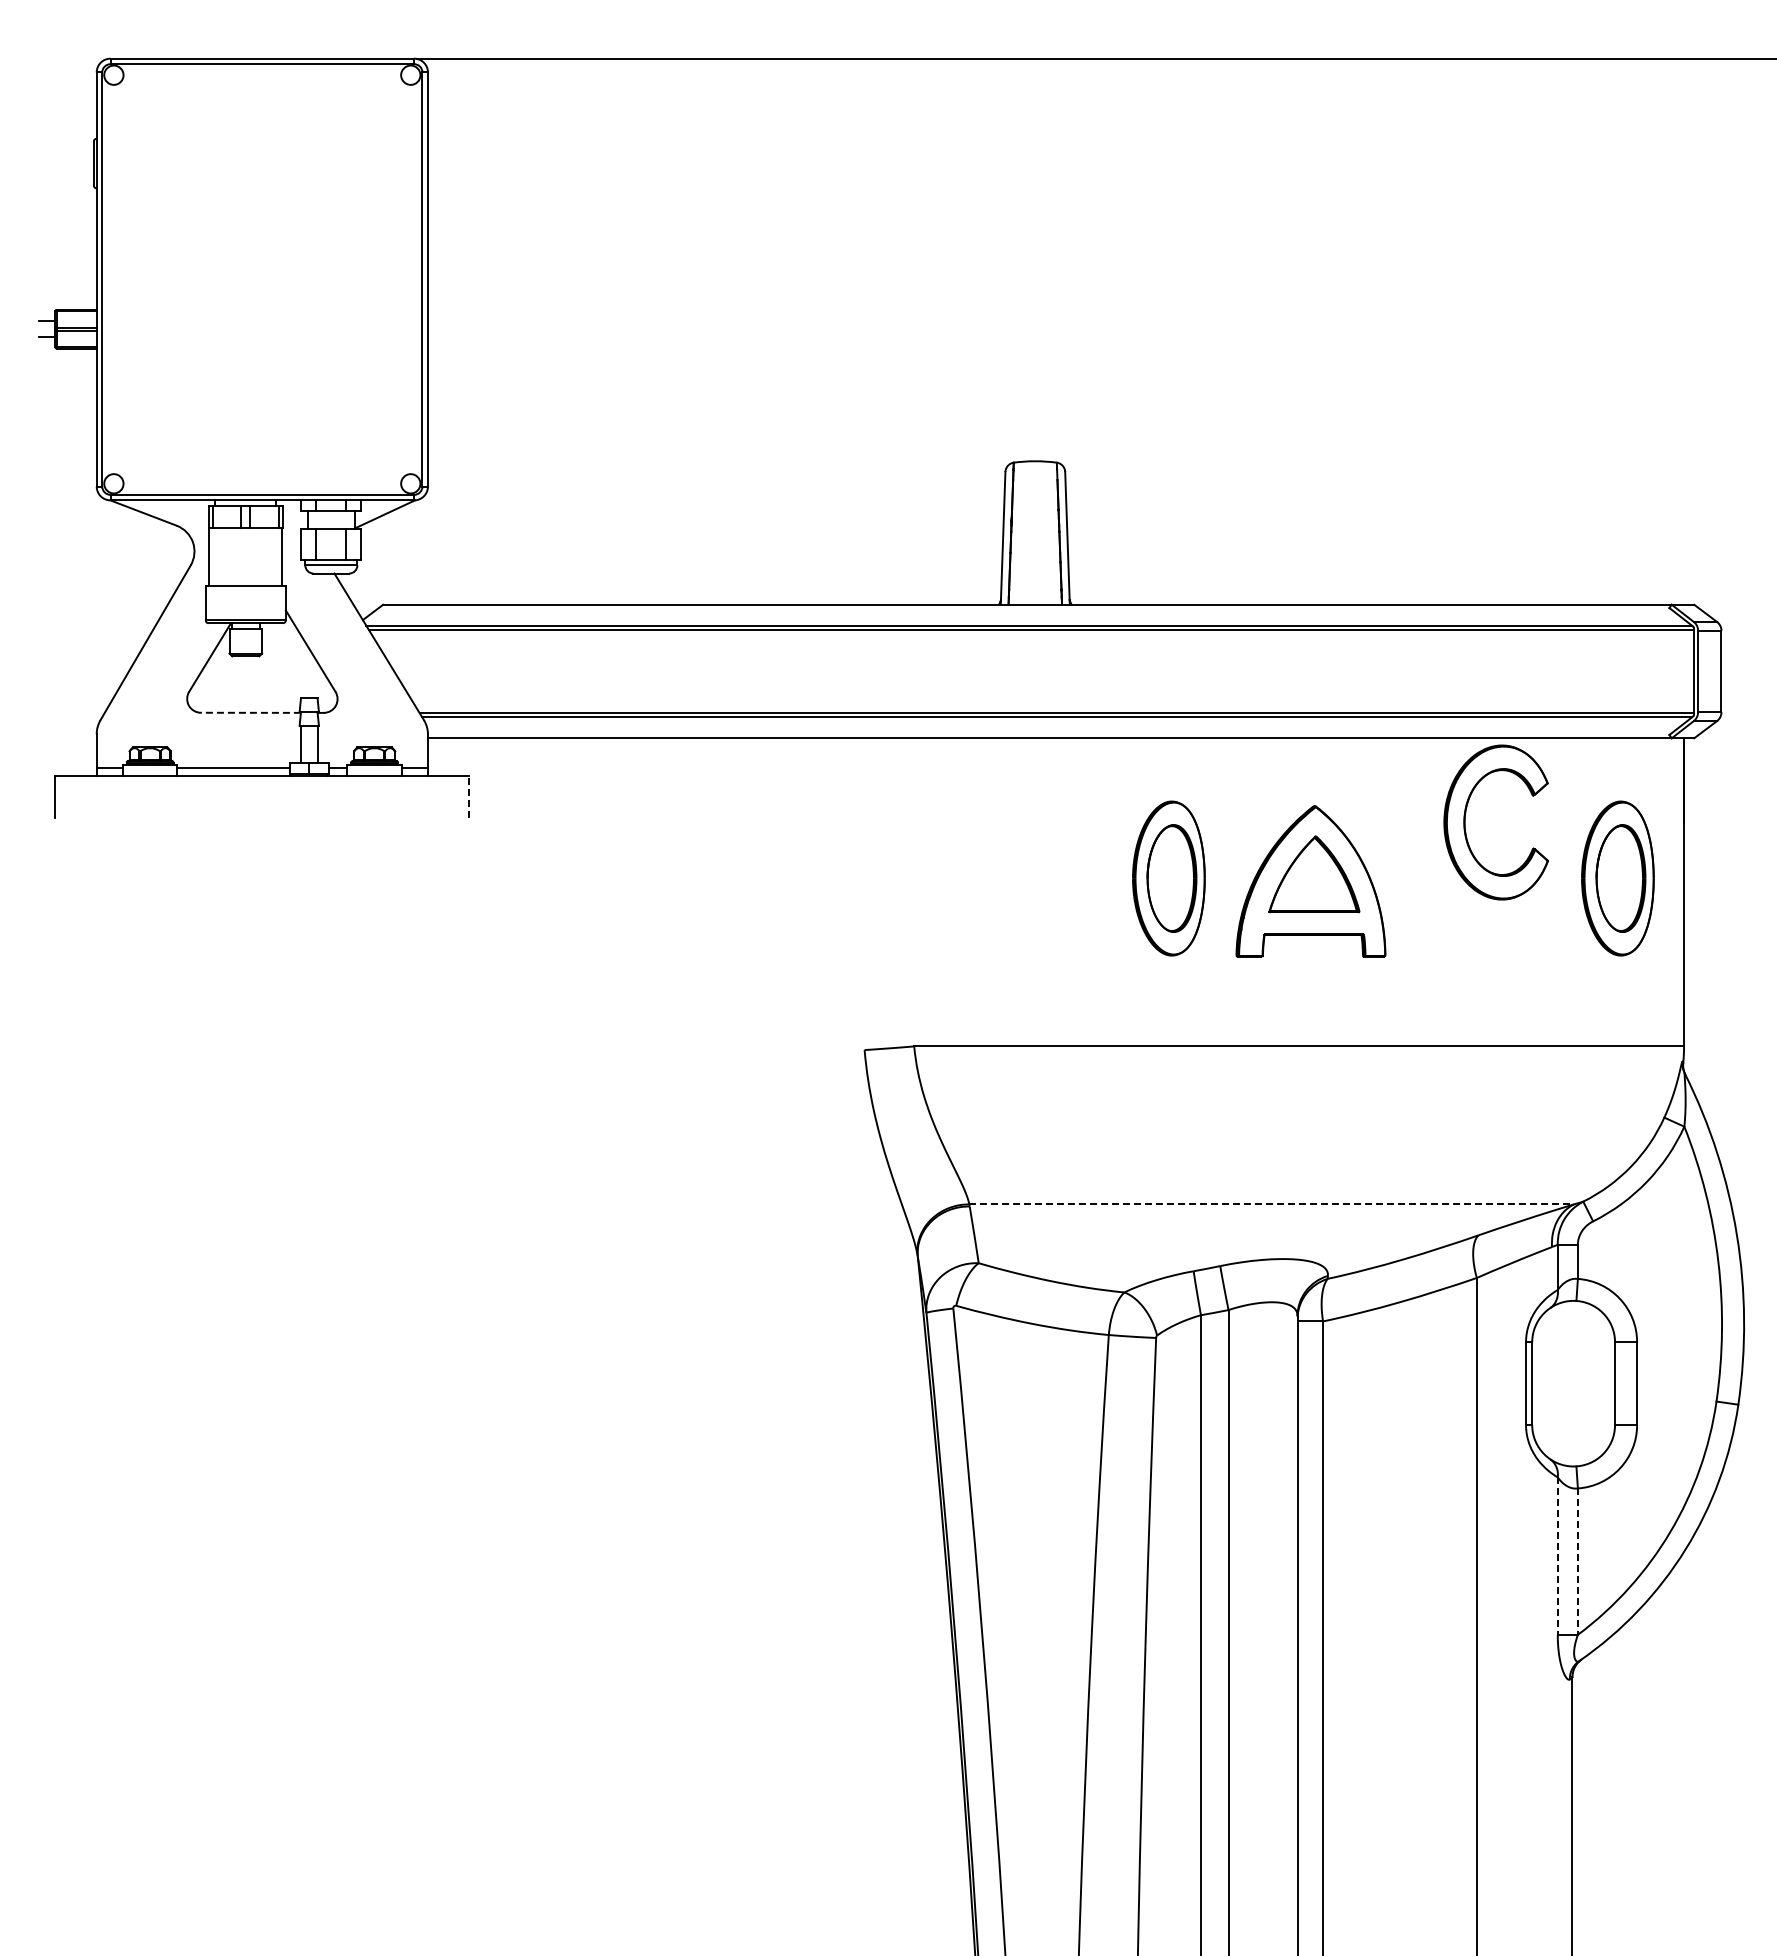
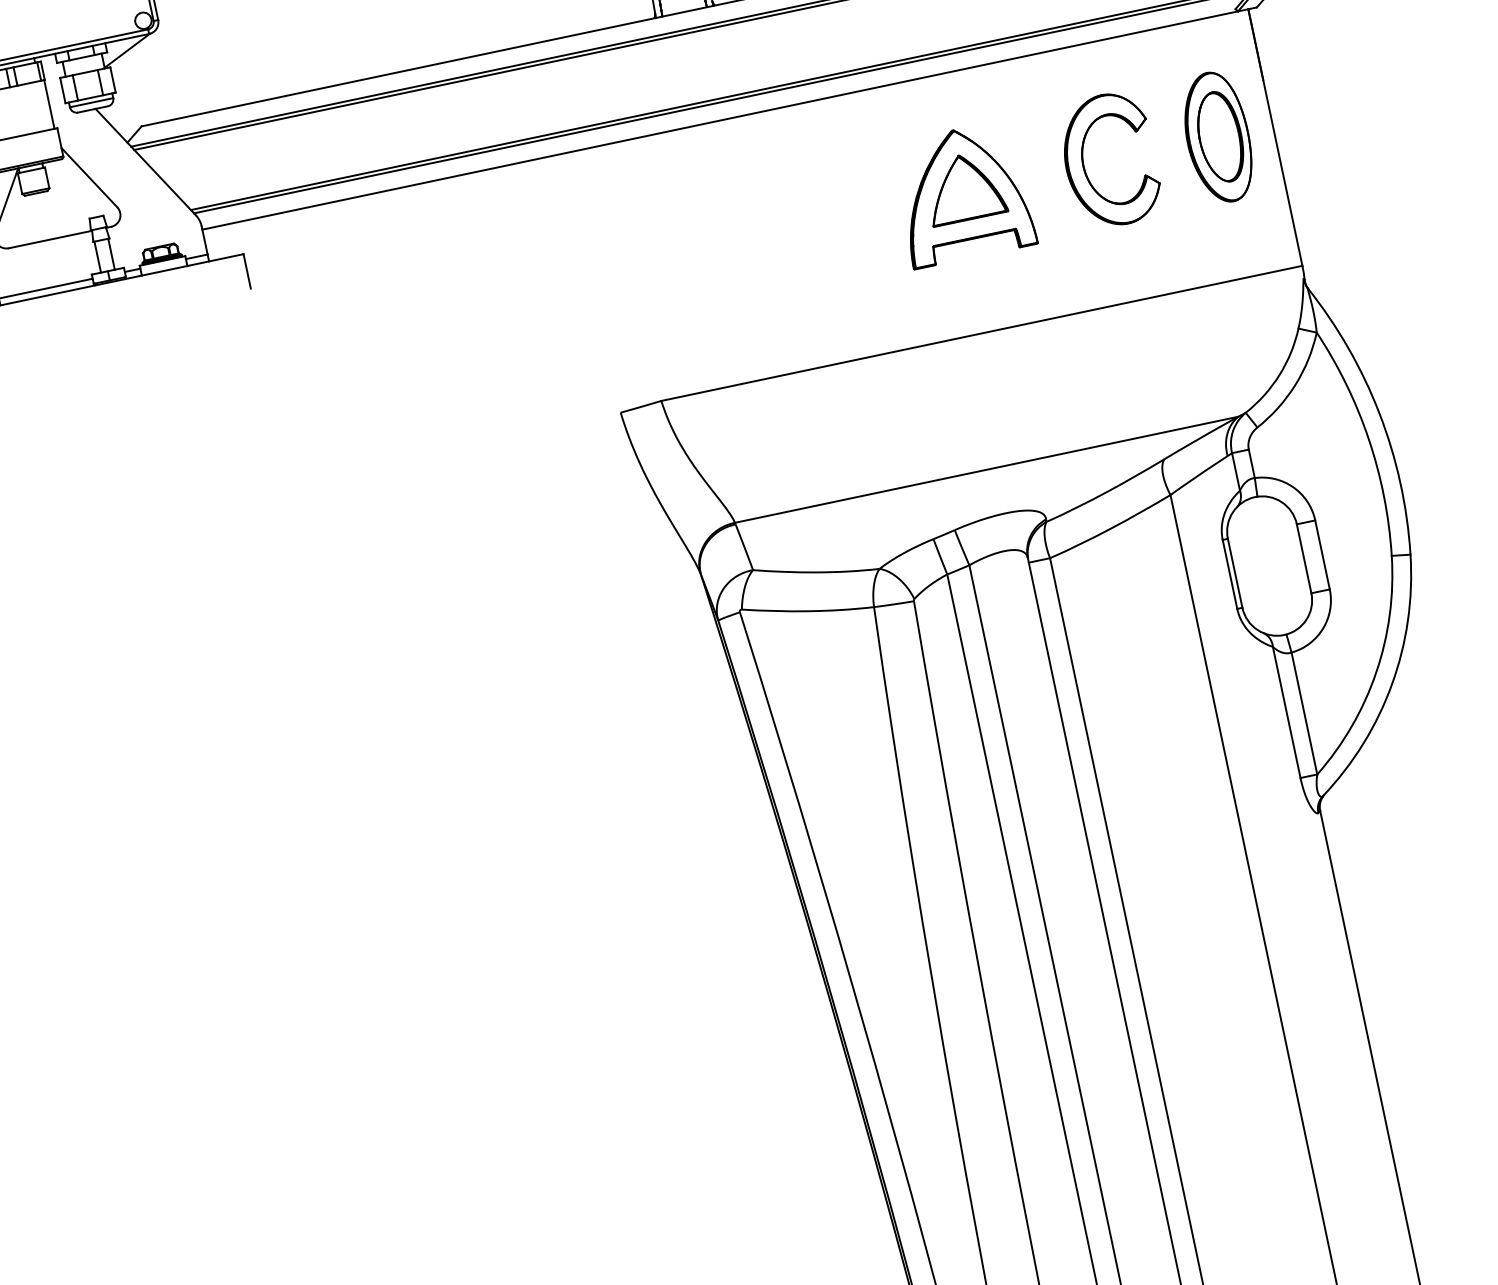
line: (250, 712) -> (50, 239), dashed -> solid
line: (469, 797) -> (247, 271), dashed -> solid
part: (1465, 822) -> (1084, 165), moved
part: (1168, 878) -> (843, 216), removed
line: (1272, 1204) -> (987, 469), dashed -> solid
line: (1557, 1556) -> (1286, 712), dashed -> solid
line: (1577, 1562) -> (1304, 714), dashed -> solid

